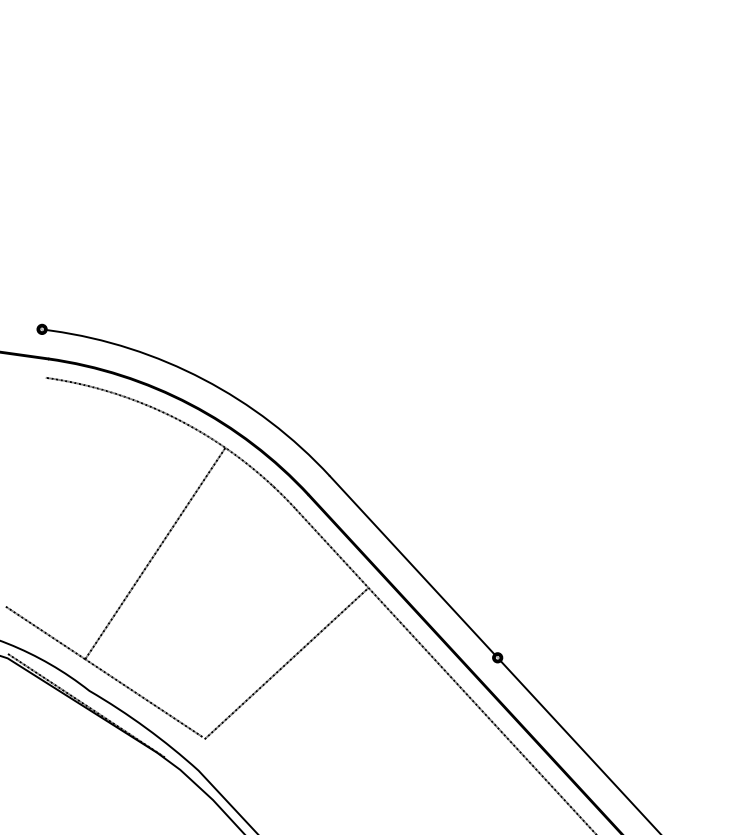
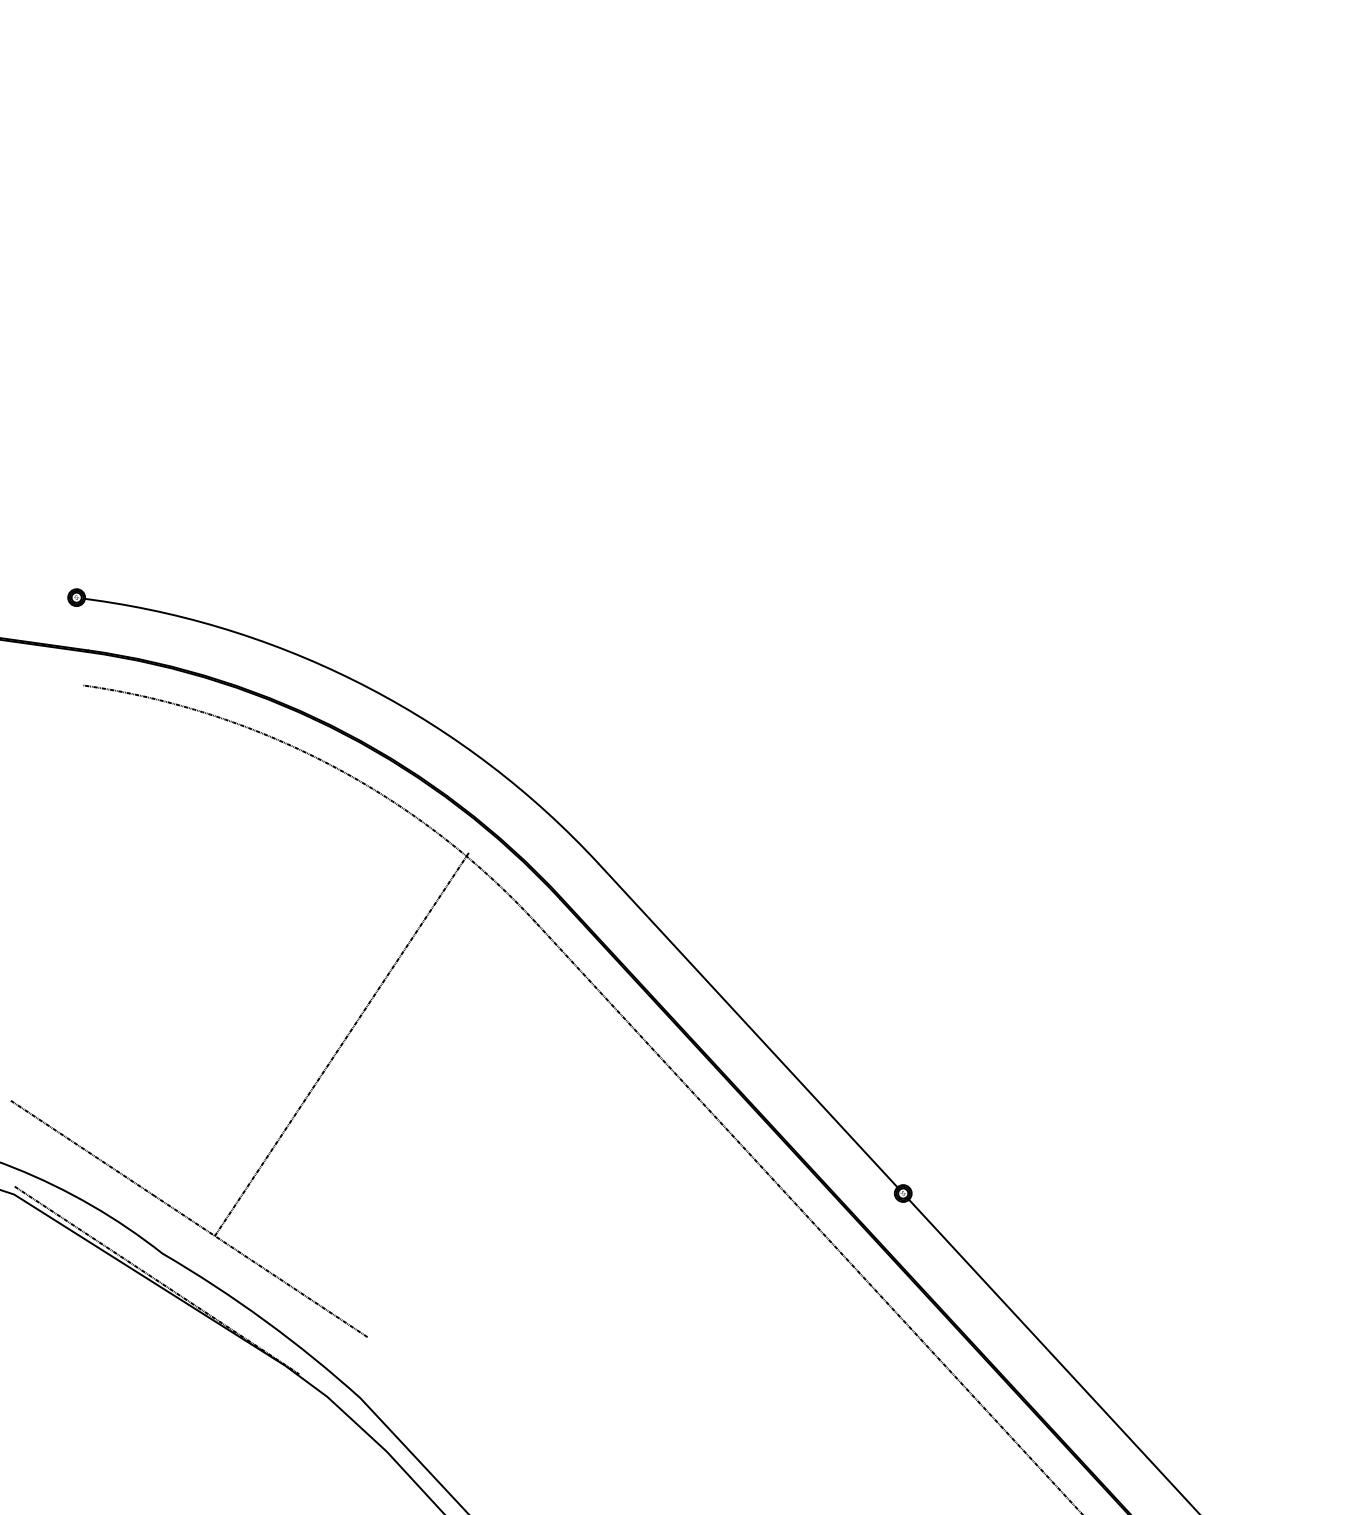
line: (155, 553) -> (342, 1044), moved
line: (286, 663) -> (520, 1203), removed

